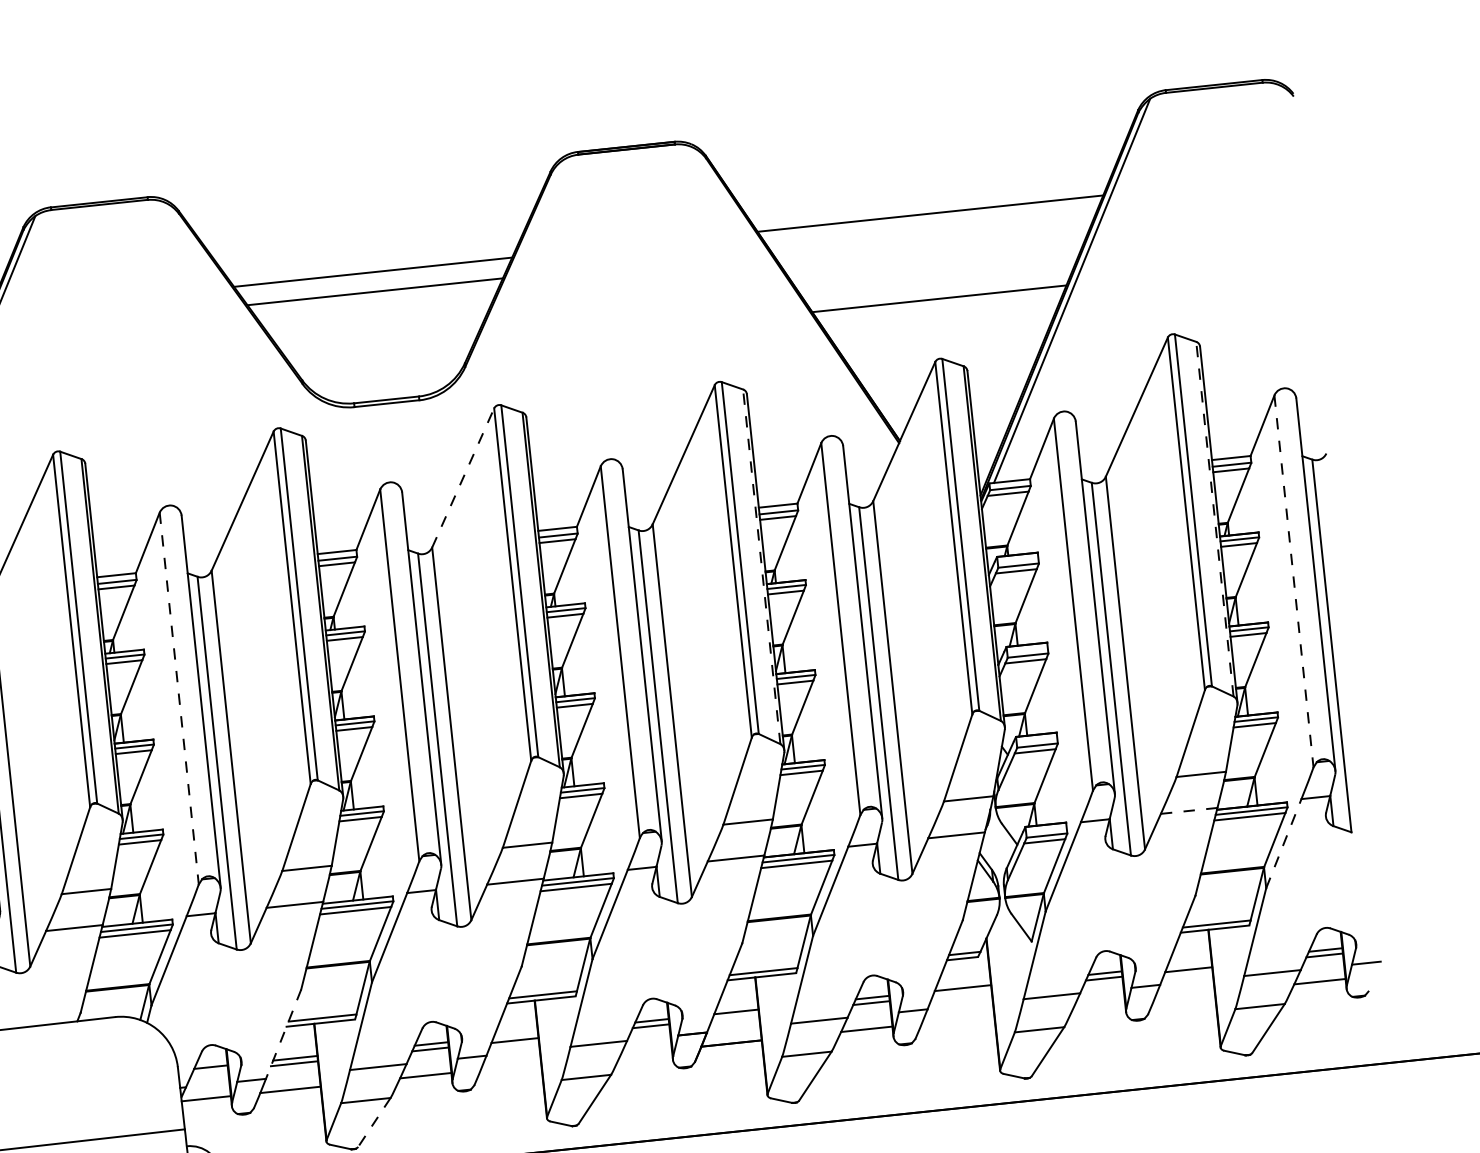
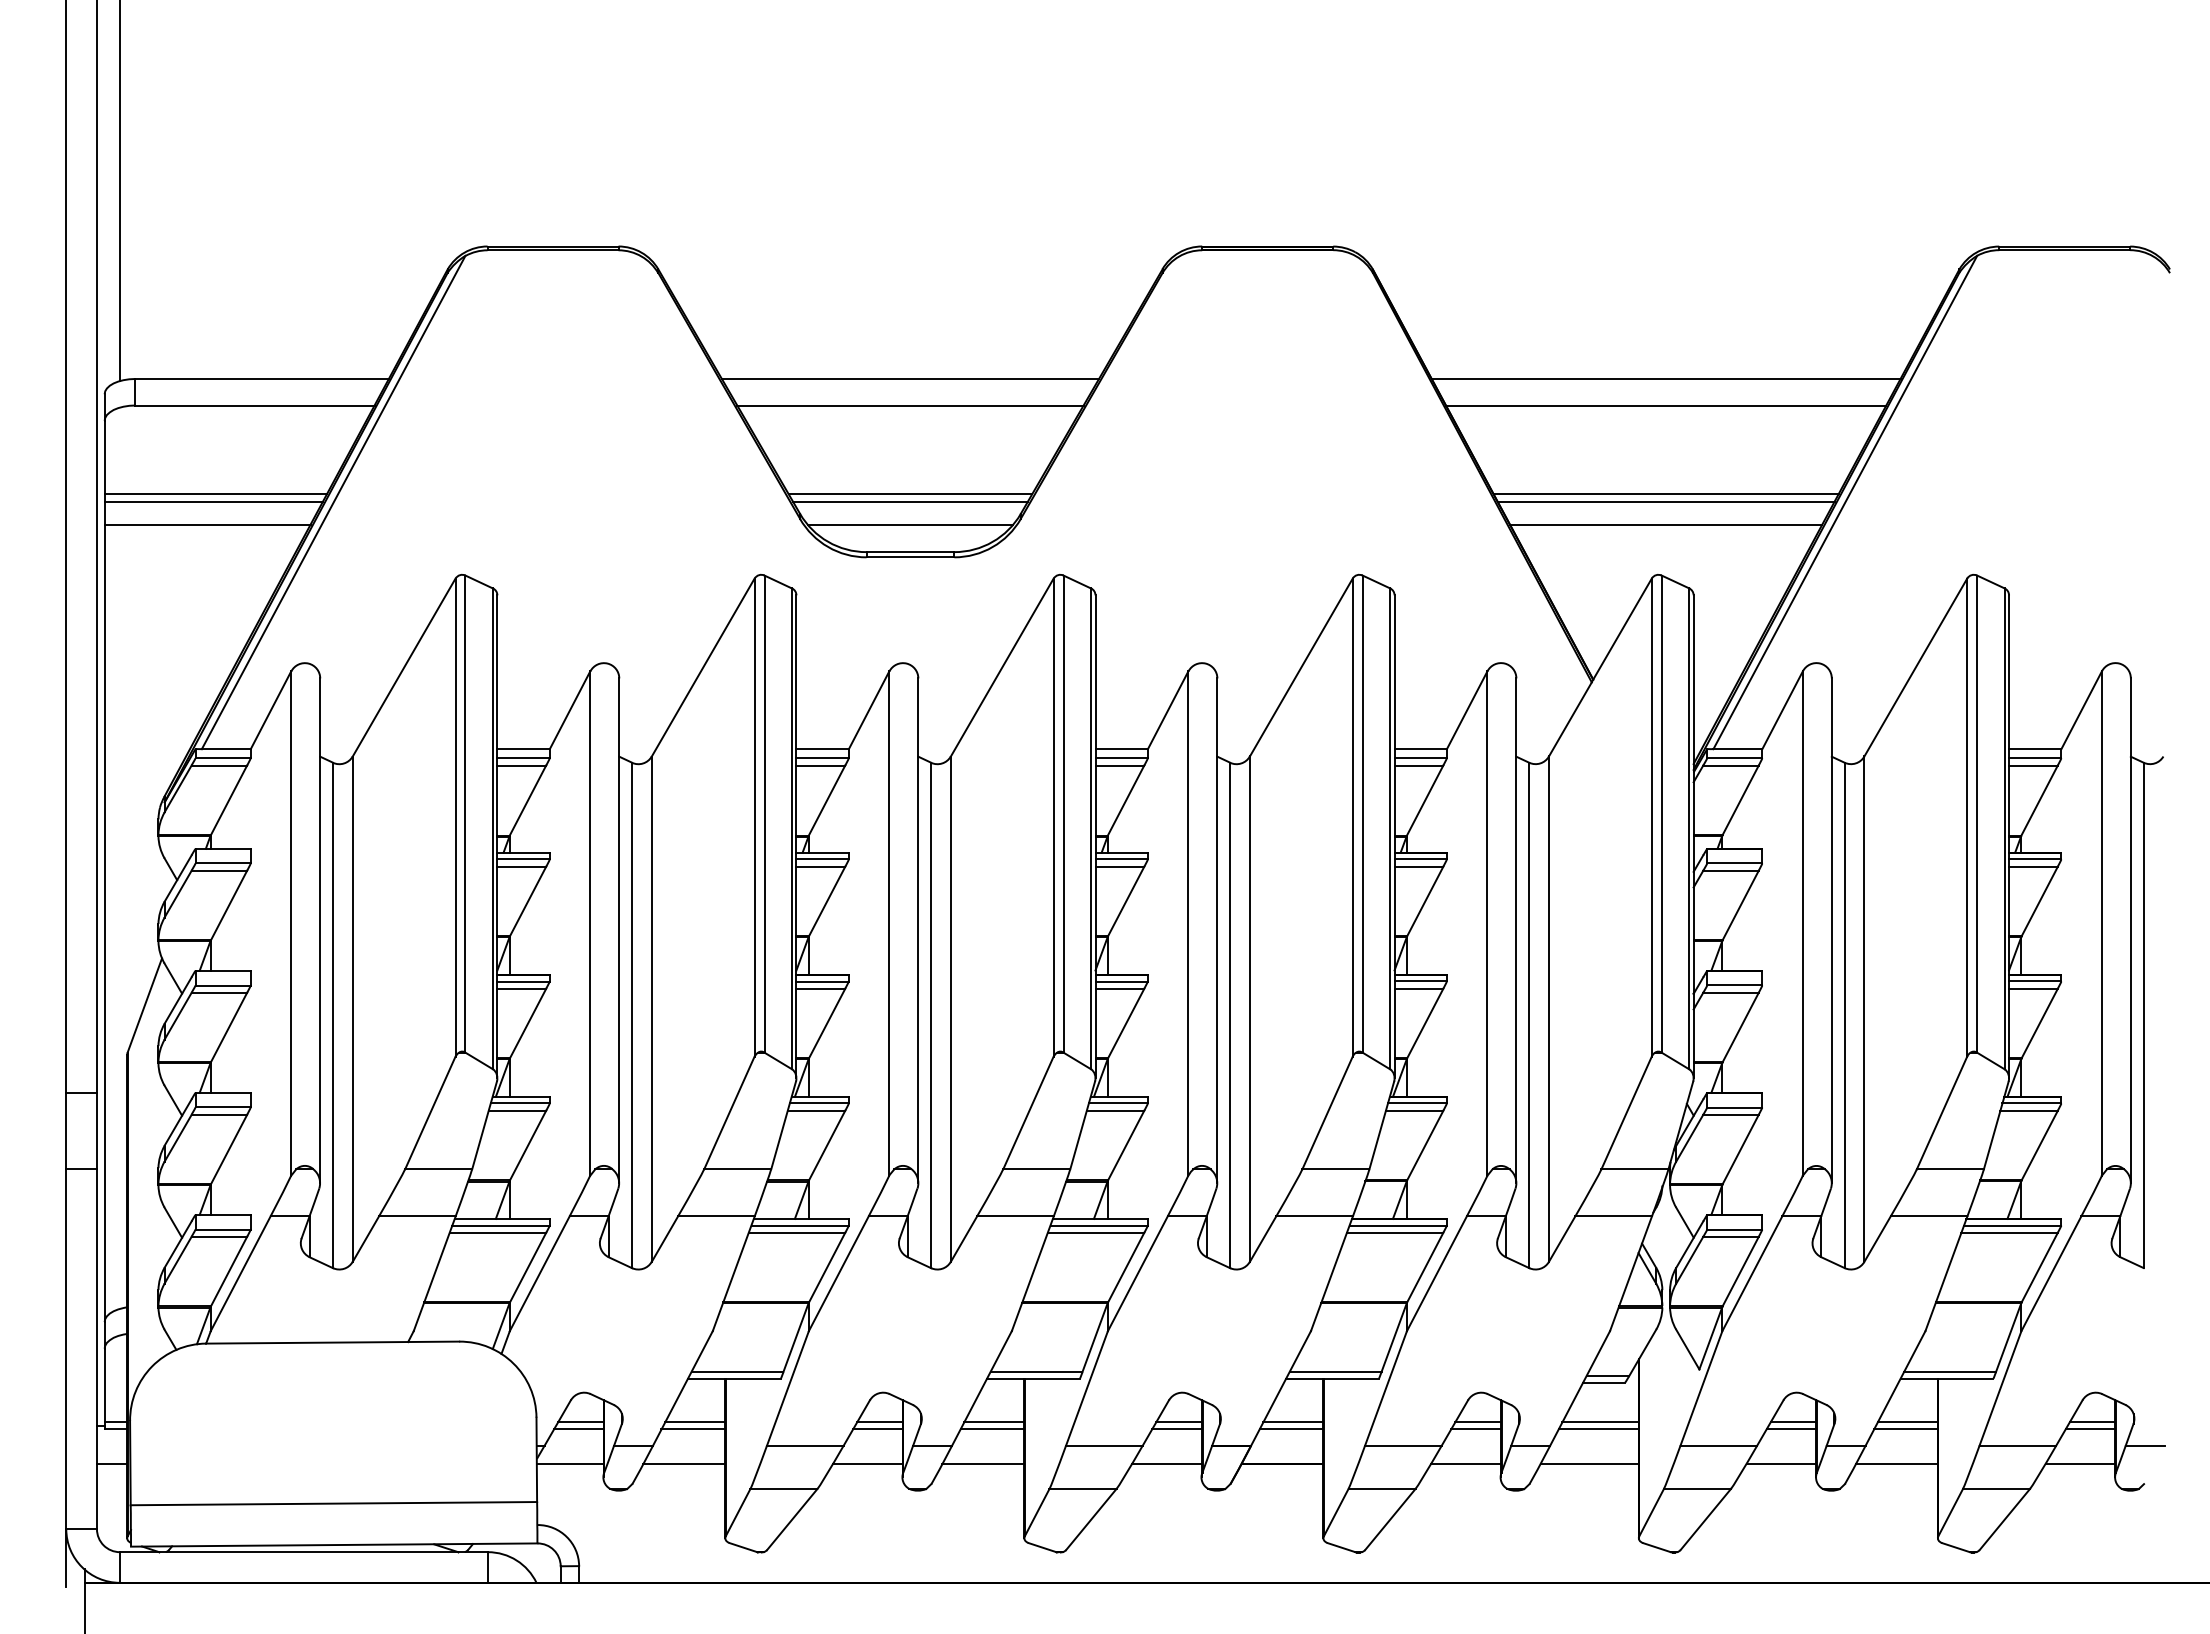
line: (931, 233) -> (1665, 405), added
line: (939, 304) -> (1665, 501), added
line: (941, 321) -> (1665, 524), added
line: (382, 357) -> (910, 494), added
line: (381, 362) -> (909, 501), added
line: (384, 379) -> (910, 524), added
line: (463, 477) -> (1002, 667), dashed -> solid
line: (1214, 518) -> (2004, 828), dashed -> solid
line: (761, 566) -> (1390, 828), dashed -> solid
line: (1293, 582) -> (2101, 924), dashed -> solid
line: (179, 698) -> (590, 923), dashed -> solid
line: (1188, 810) -> (1928, 1216), dashed -> solid
line: (1283, 843) -> (2051, 1273), dashed -> solid
line: (1189, 964) -> (1907, 1422), added
line: (961, 993) -> (1598, 1429), added
line: (1184, 995) -> (1896, 1463), added
line: (1099, 1004) -> (1781, 1463), added
line: (735, 1017) -> (1291, 1429), added
line: (957, 1019) -> (1589, 1463), added
line: (283, 1034) -> (682, 1388), dashed -> solid
line: (515, 1035) -> (994, 1422), added
line: (646, 1052) -> (1166, 1463), added
line: (511, 1066) -> (983, 1463), added
line: (209, 1072) -> (578, 1429), added
line: (374, 1122) -> (792, 1519), dashed -> solid

